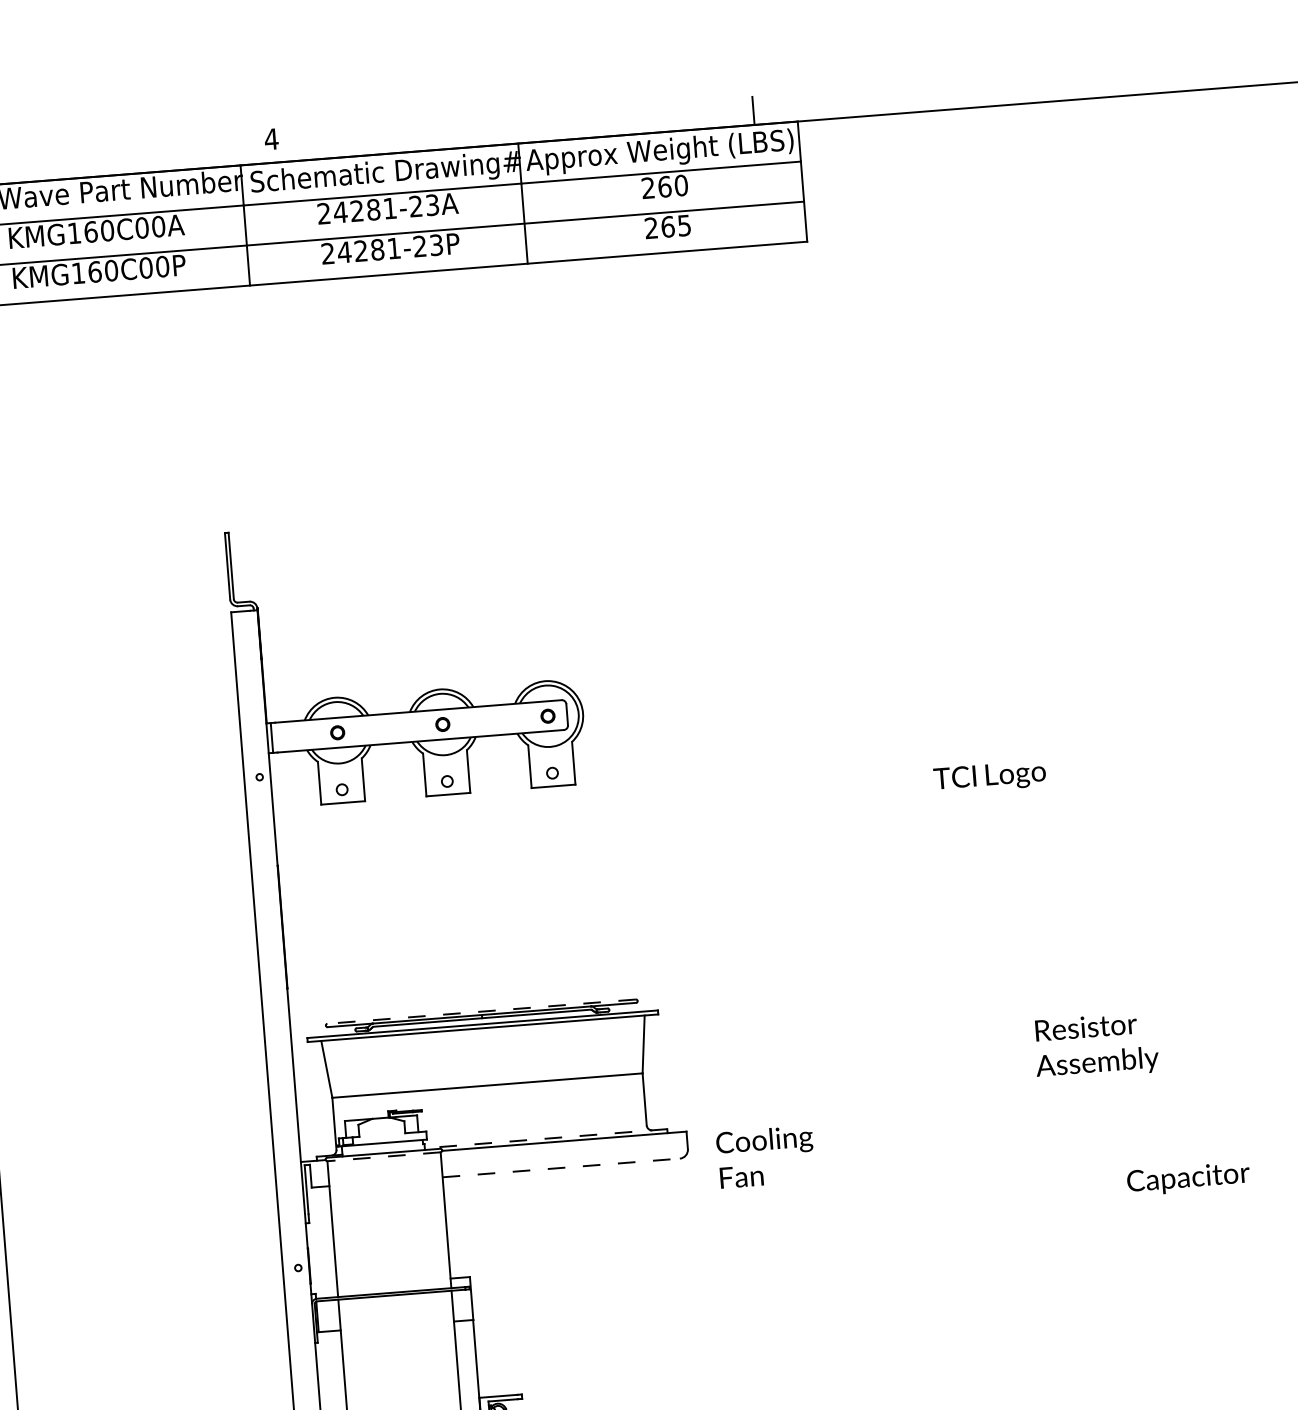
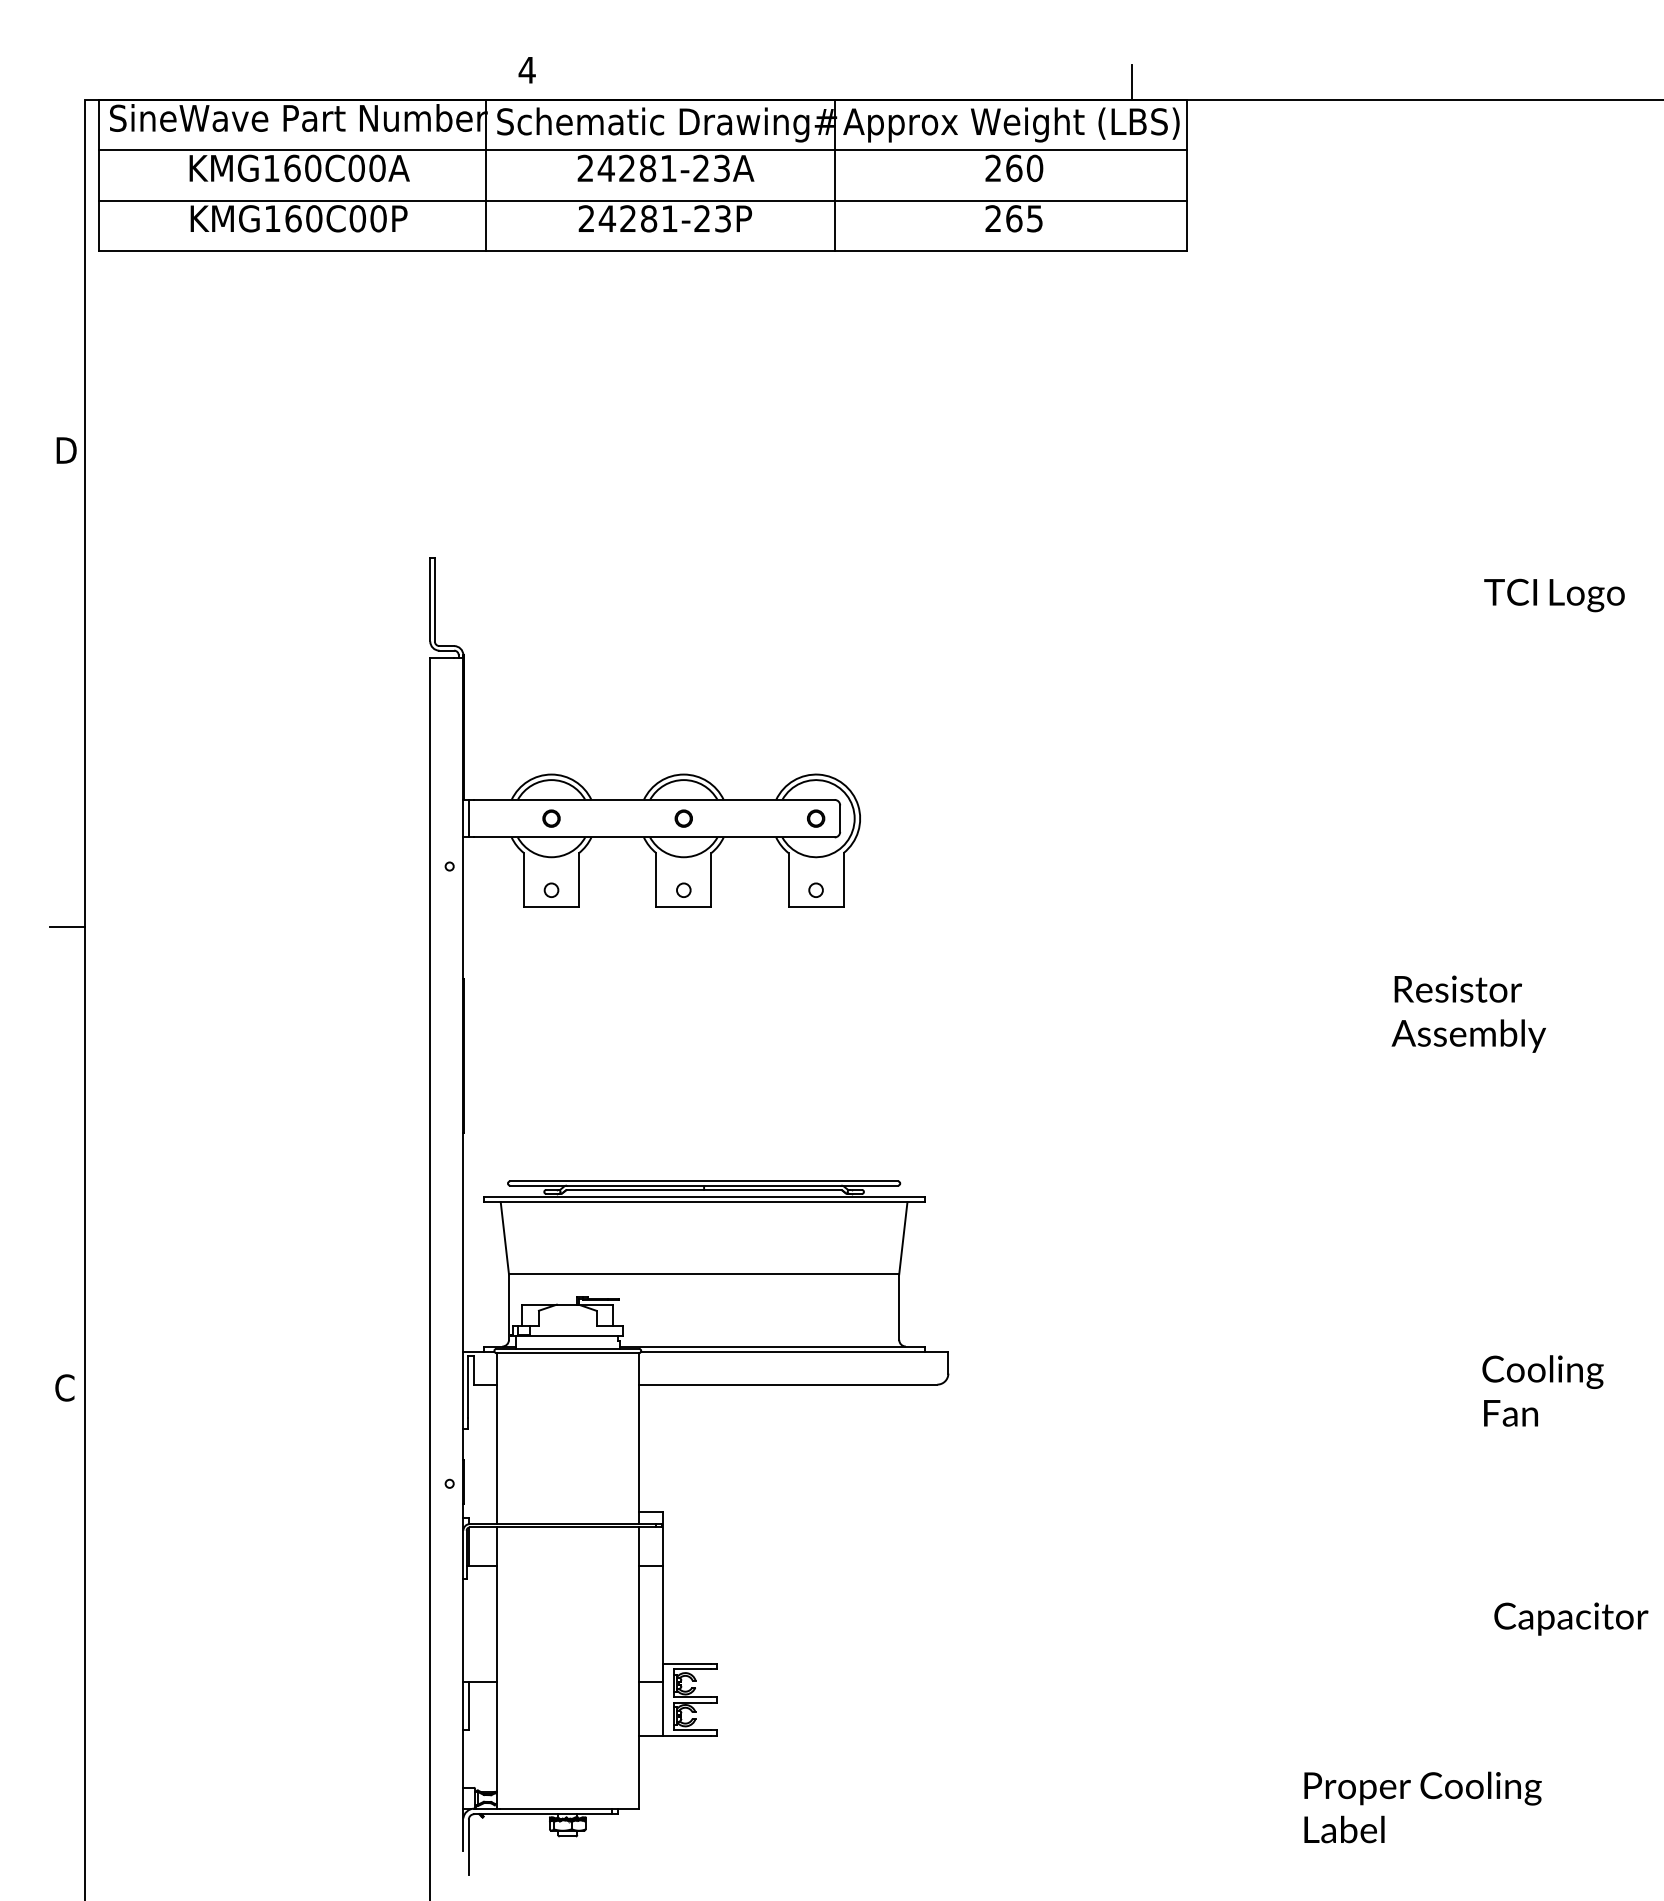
text: (989, 777) -> (1554, 595), moved
line: (481, 1011) -> (703, 1181), dashed -> solid
text: (1095, 1045) -> (1468, 1013), moved
line: (545, 1138) -> (771, 1346), dashed -> solid
text: (765, 1156) -> (1542, 1390), moved
line: (383, 1157) -> (567, 1353), dashed -> solid
line: (561, 1167) -> (788, 1384), dashed -> solid
text: (1188, 1178) -> (1571, 1618), moved

